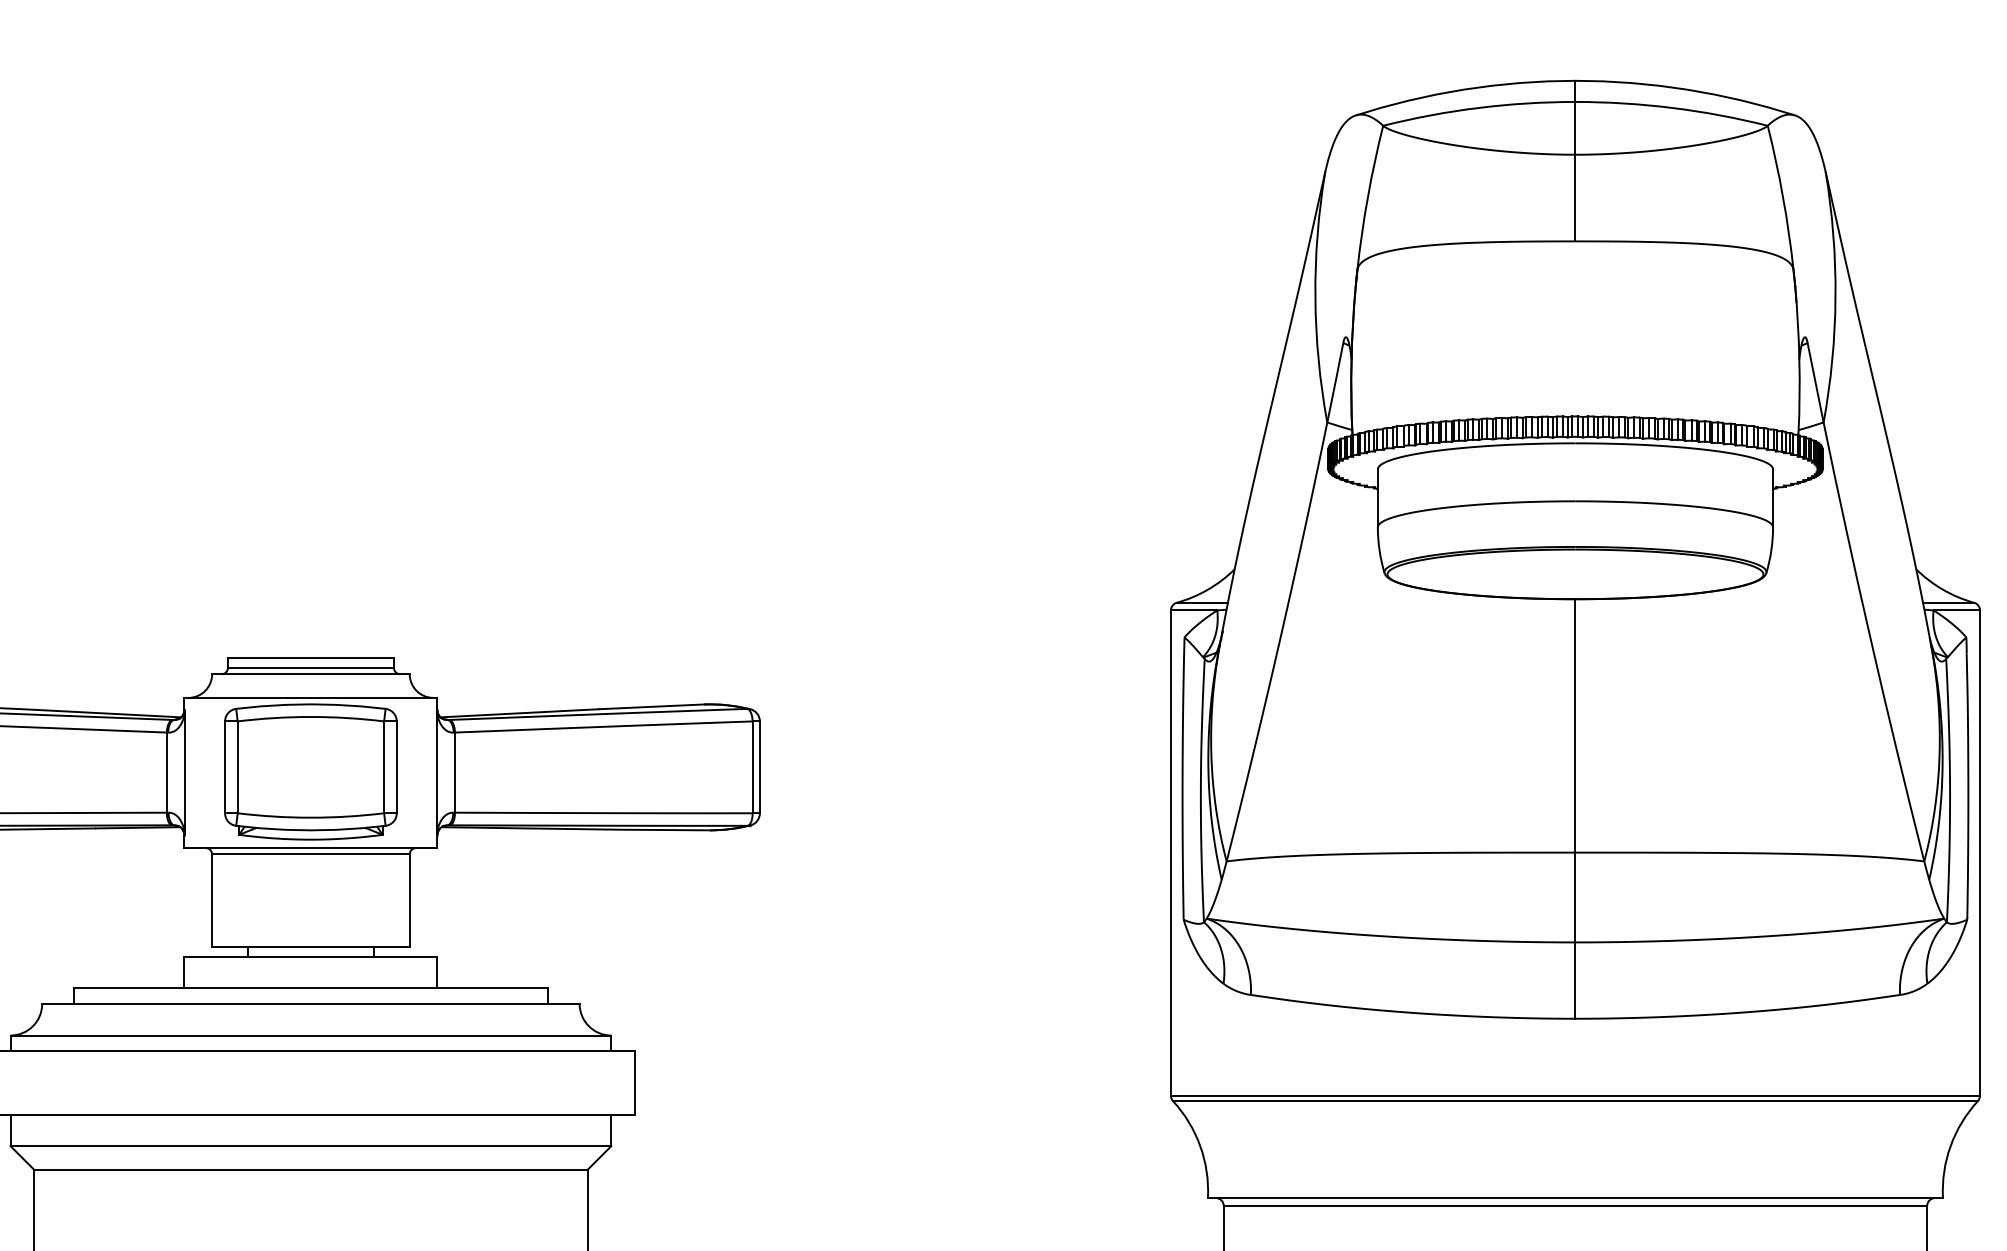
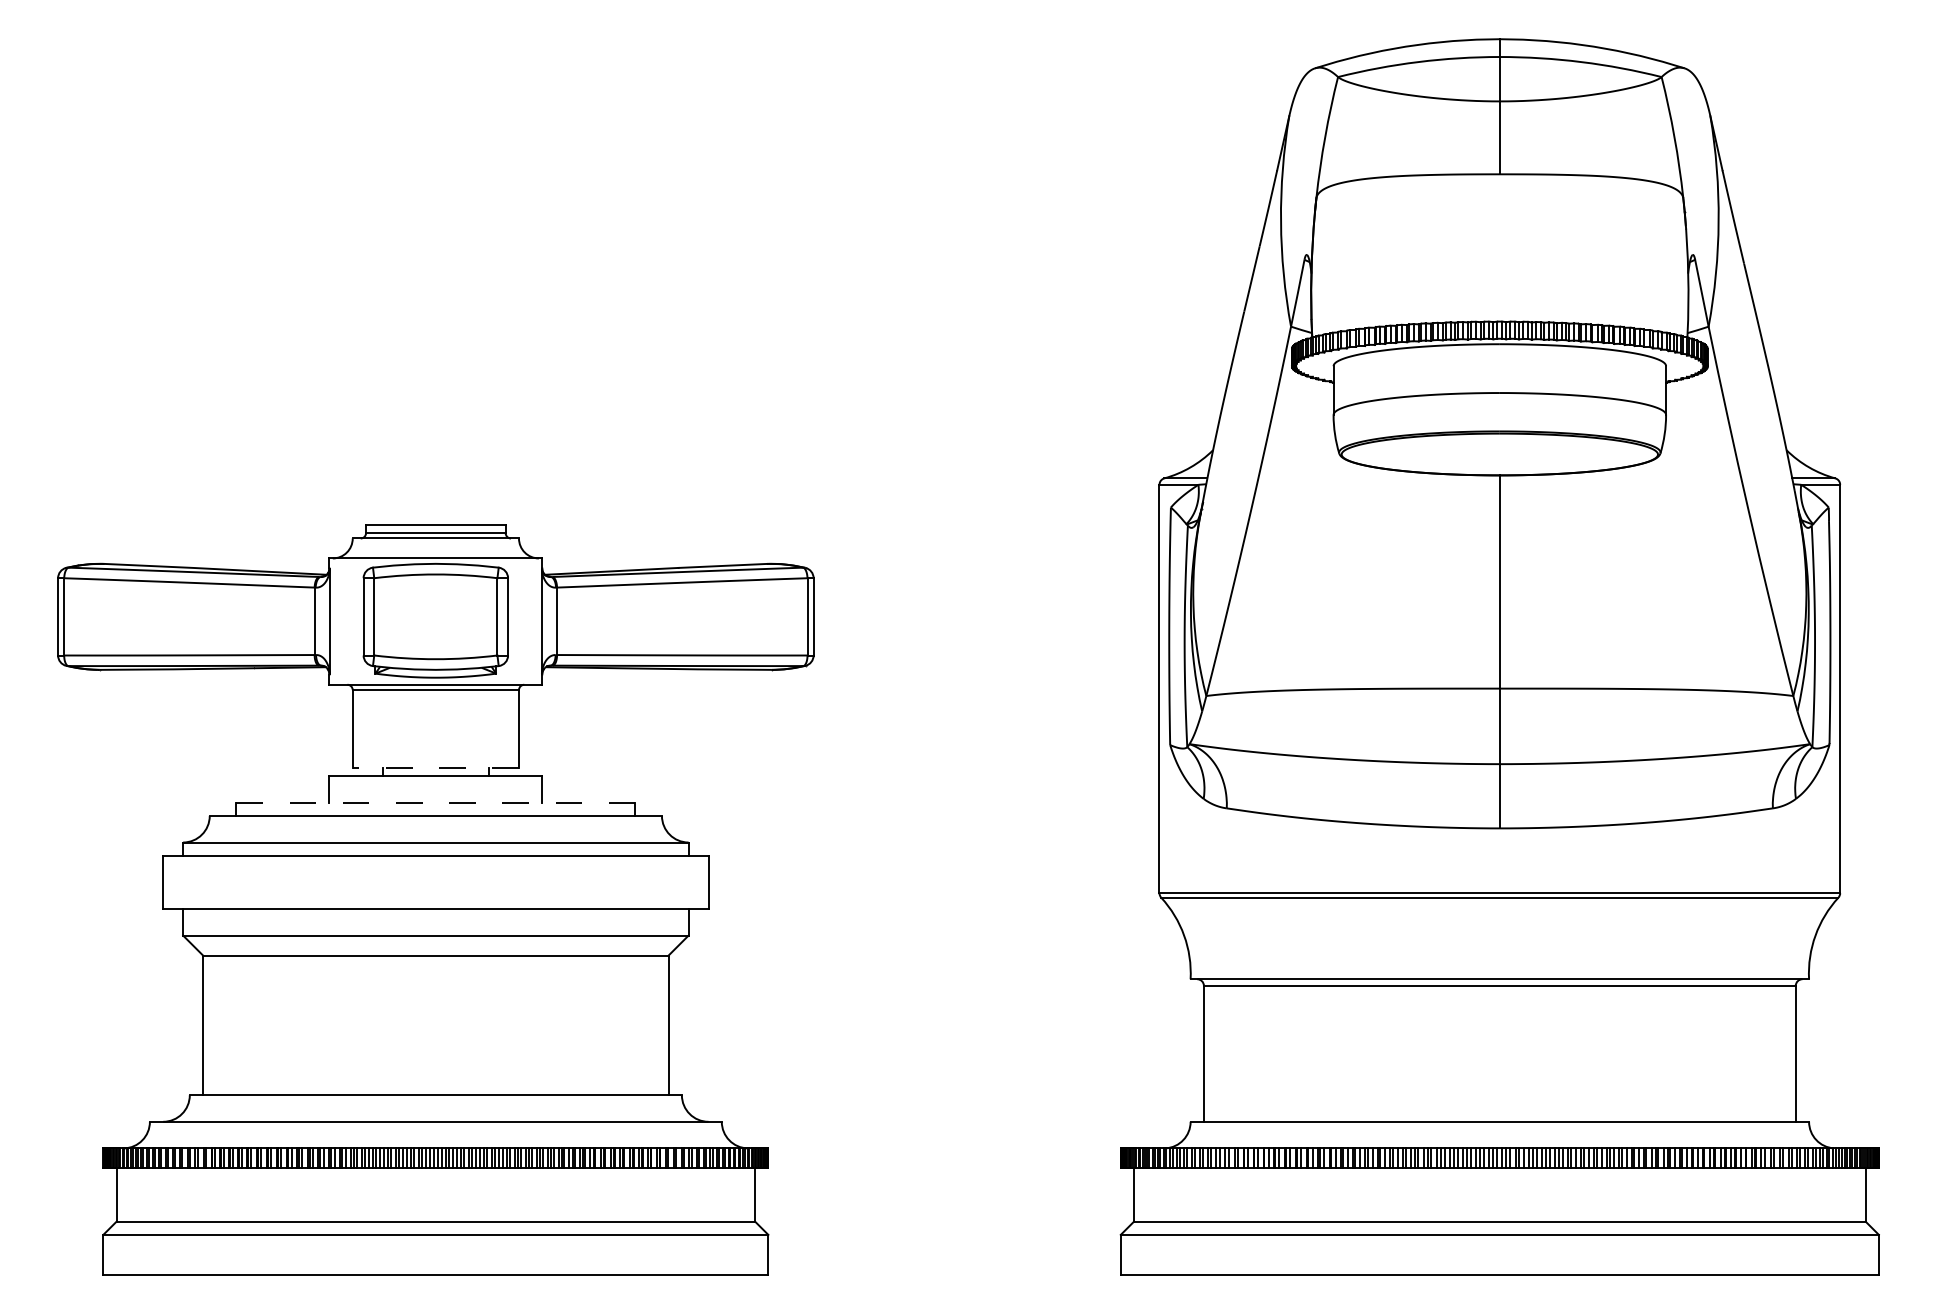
line: (310, 947) -> (435, 768), solid -> dashed
line: (311, 987) -> (436, 802), solid -> dashed

